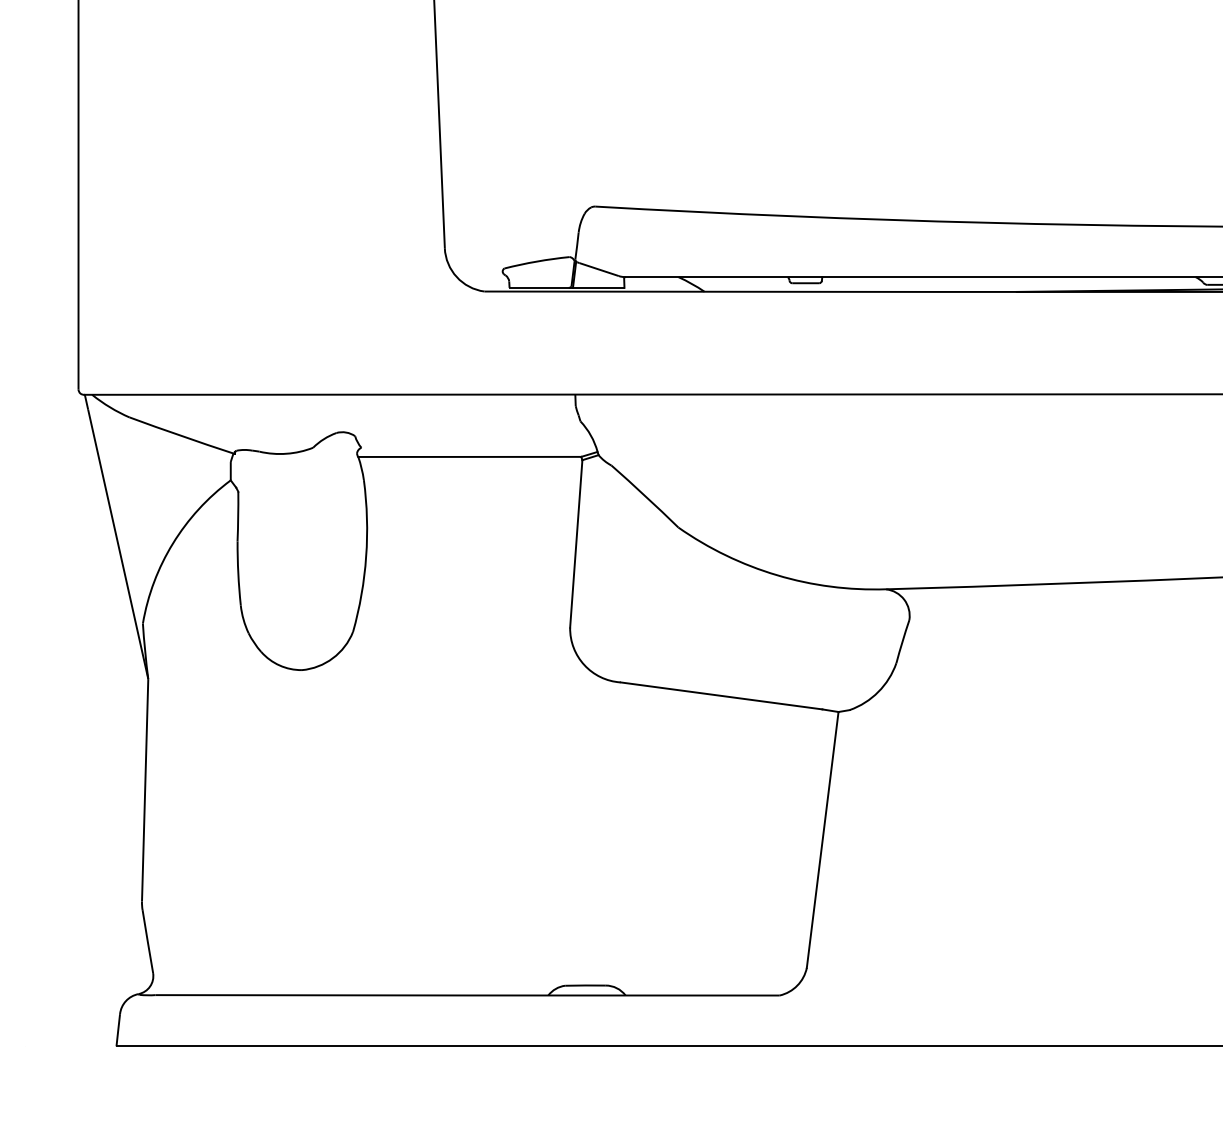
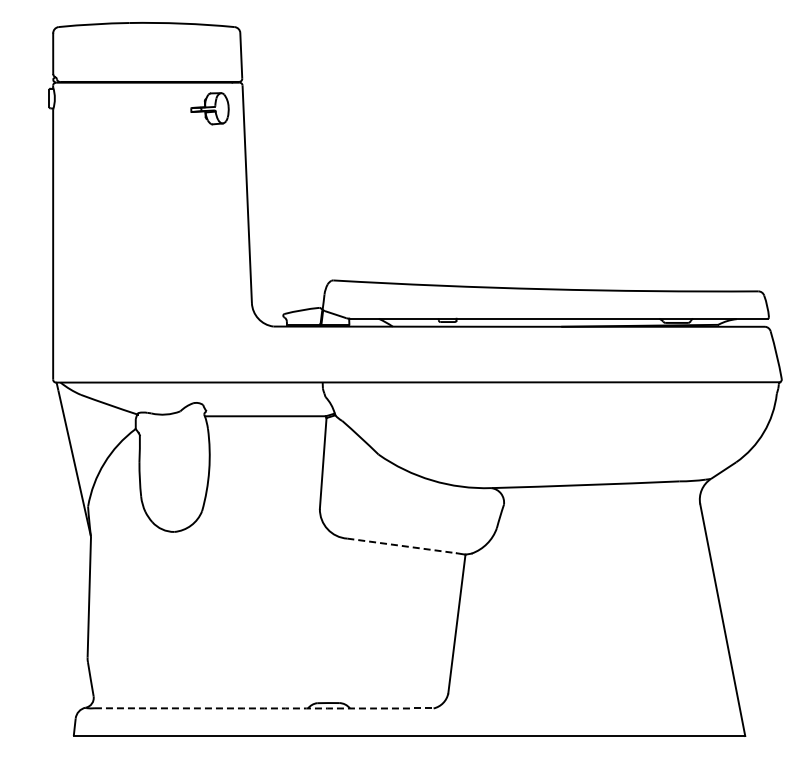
line: (722, 696) -> (402, 546), solid -> dashed
arc: (468, 995) -> (264, 708), solid -> dashed

